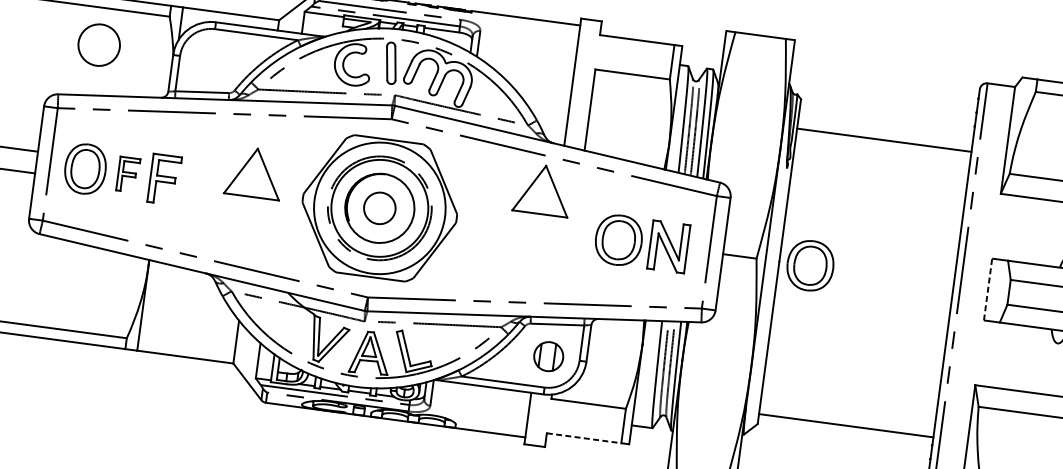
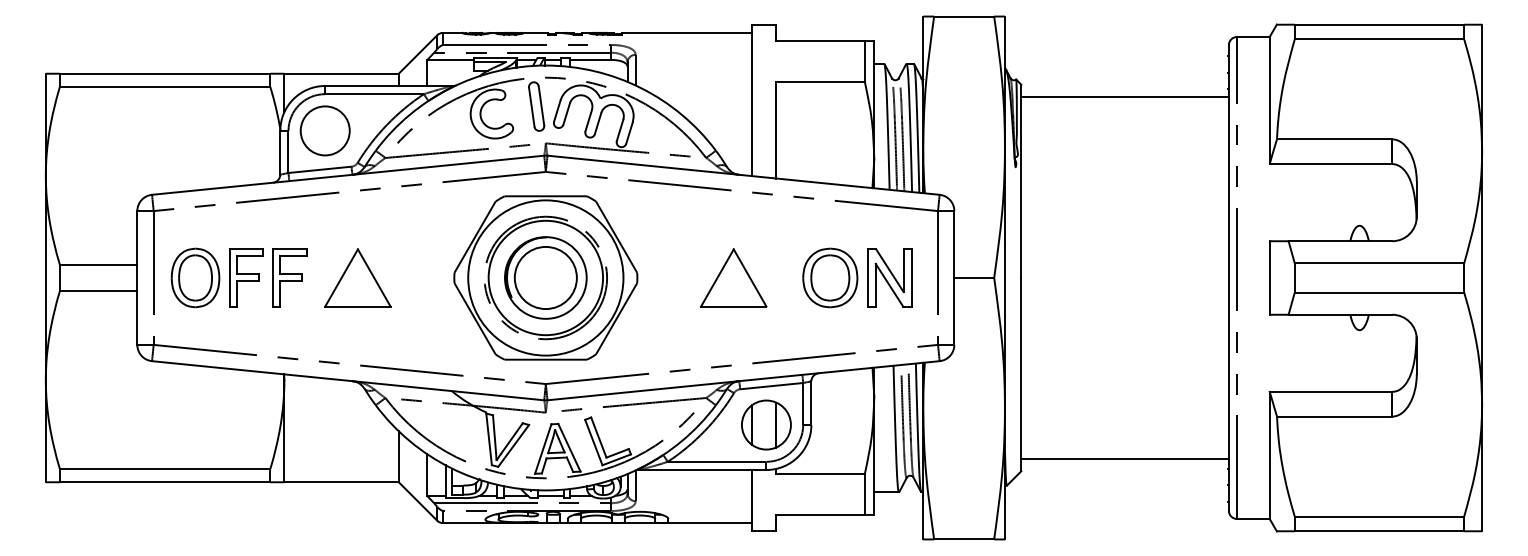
circle: (98, 44) -> (324, 130), moved
line: (883, 140) -> (1124, 96), moved
part: (254, 172) -> (357, 277), moved
part: (128, 174) -> (246, 277), size x1.43
part: (542, 189) -> (733, 277), moved
circle: (379, 207) -> (545, 277), size x1.67
part: (810, 265) -> (1058, 277), removed
line: (987, 289) -> (1269, 277), dashed -> solid
part: (548, 356) -> (766, 424), size x1.43
line: (584, 438) -> (821, 514), dashed -> solid

